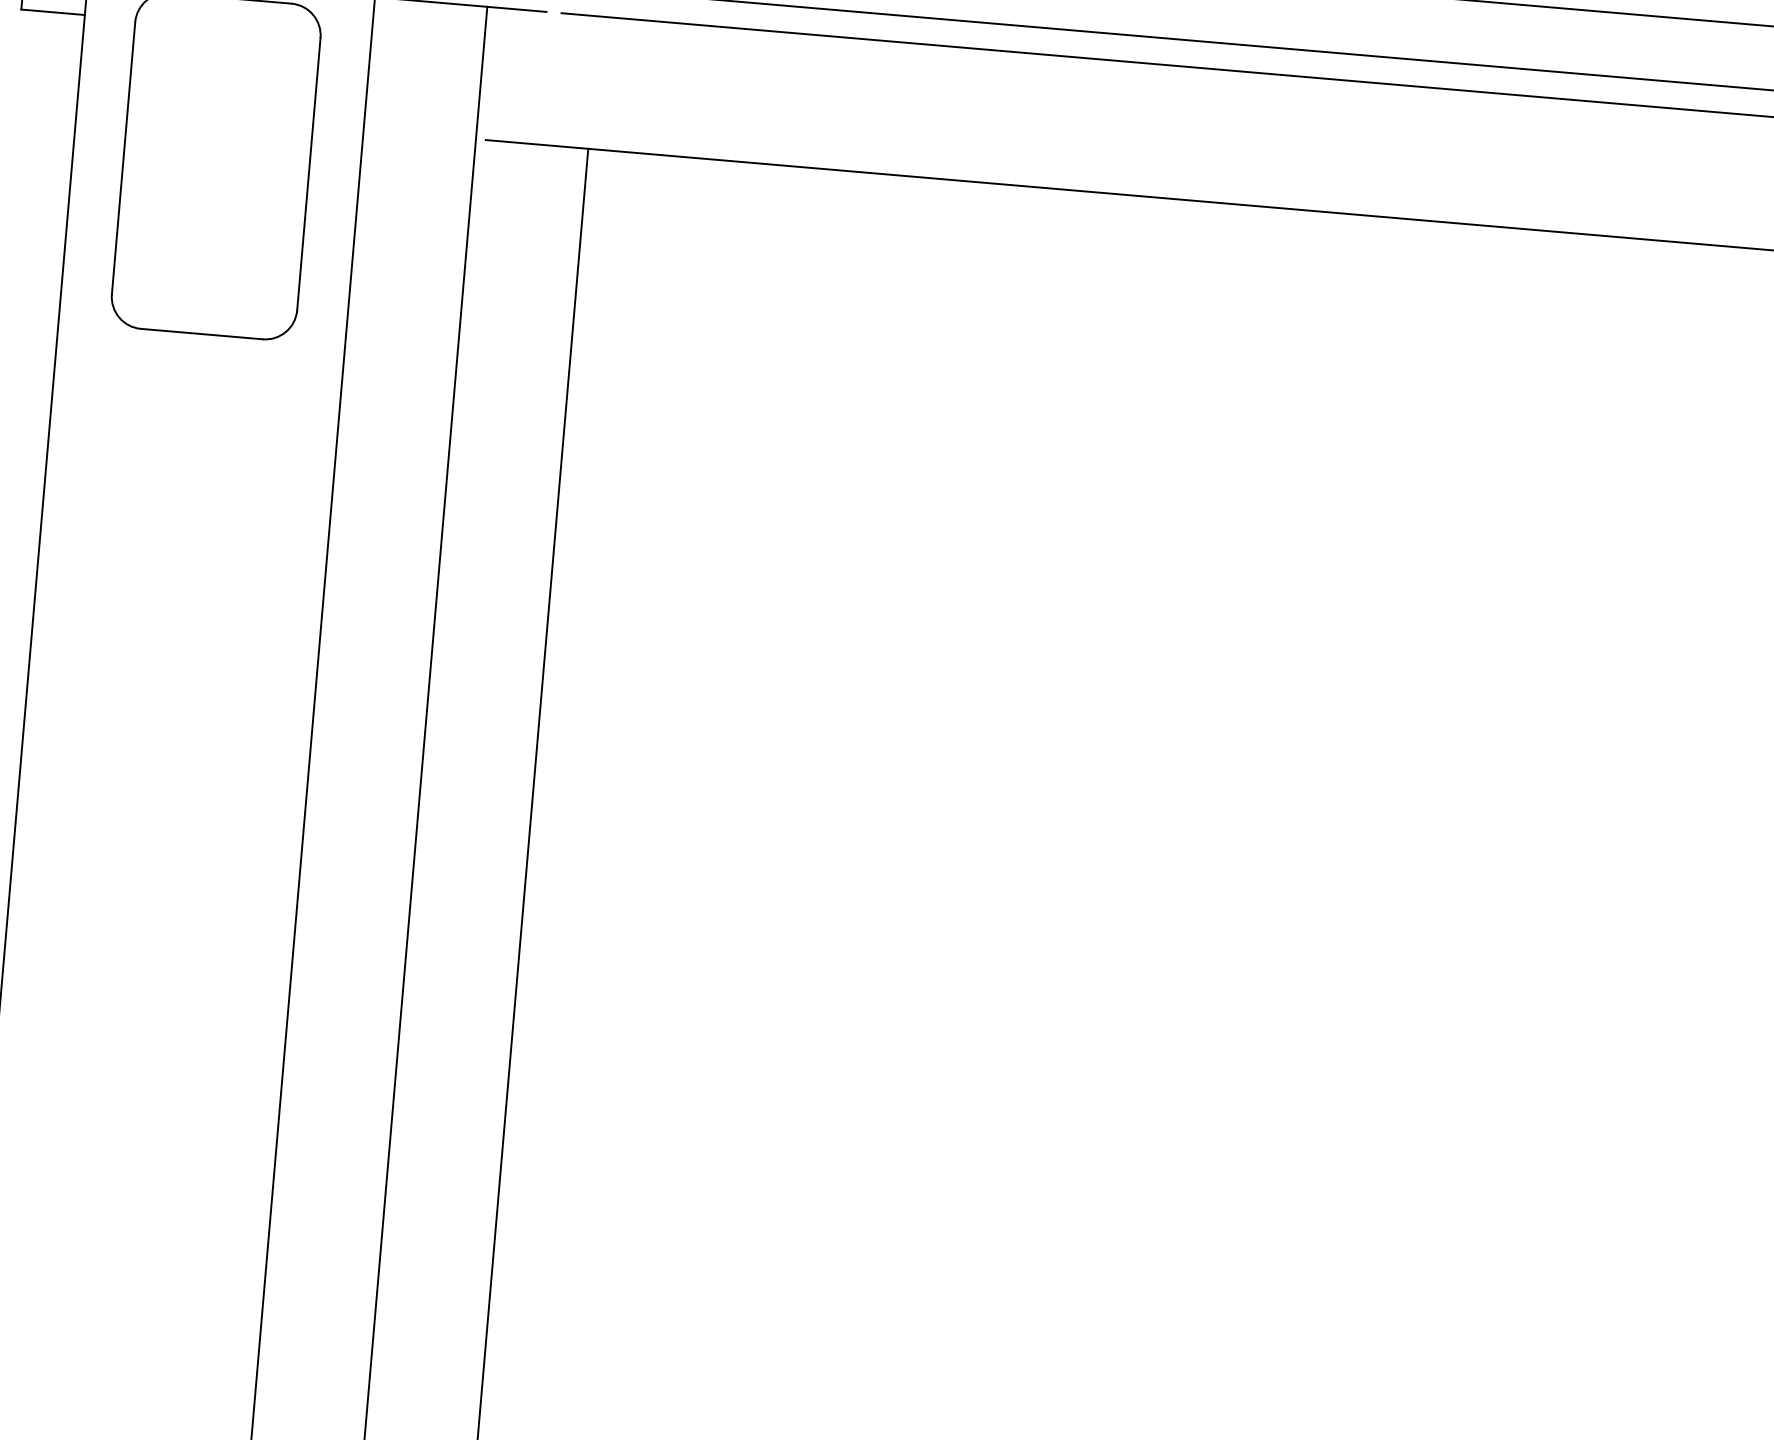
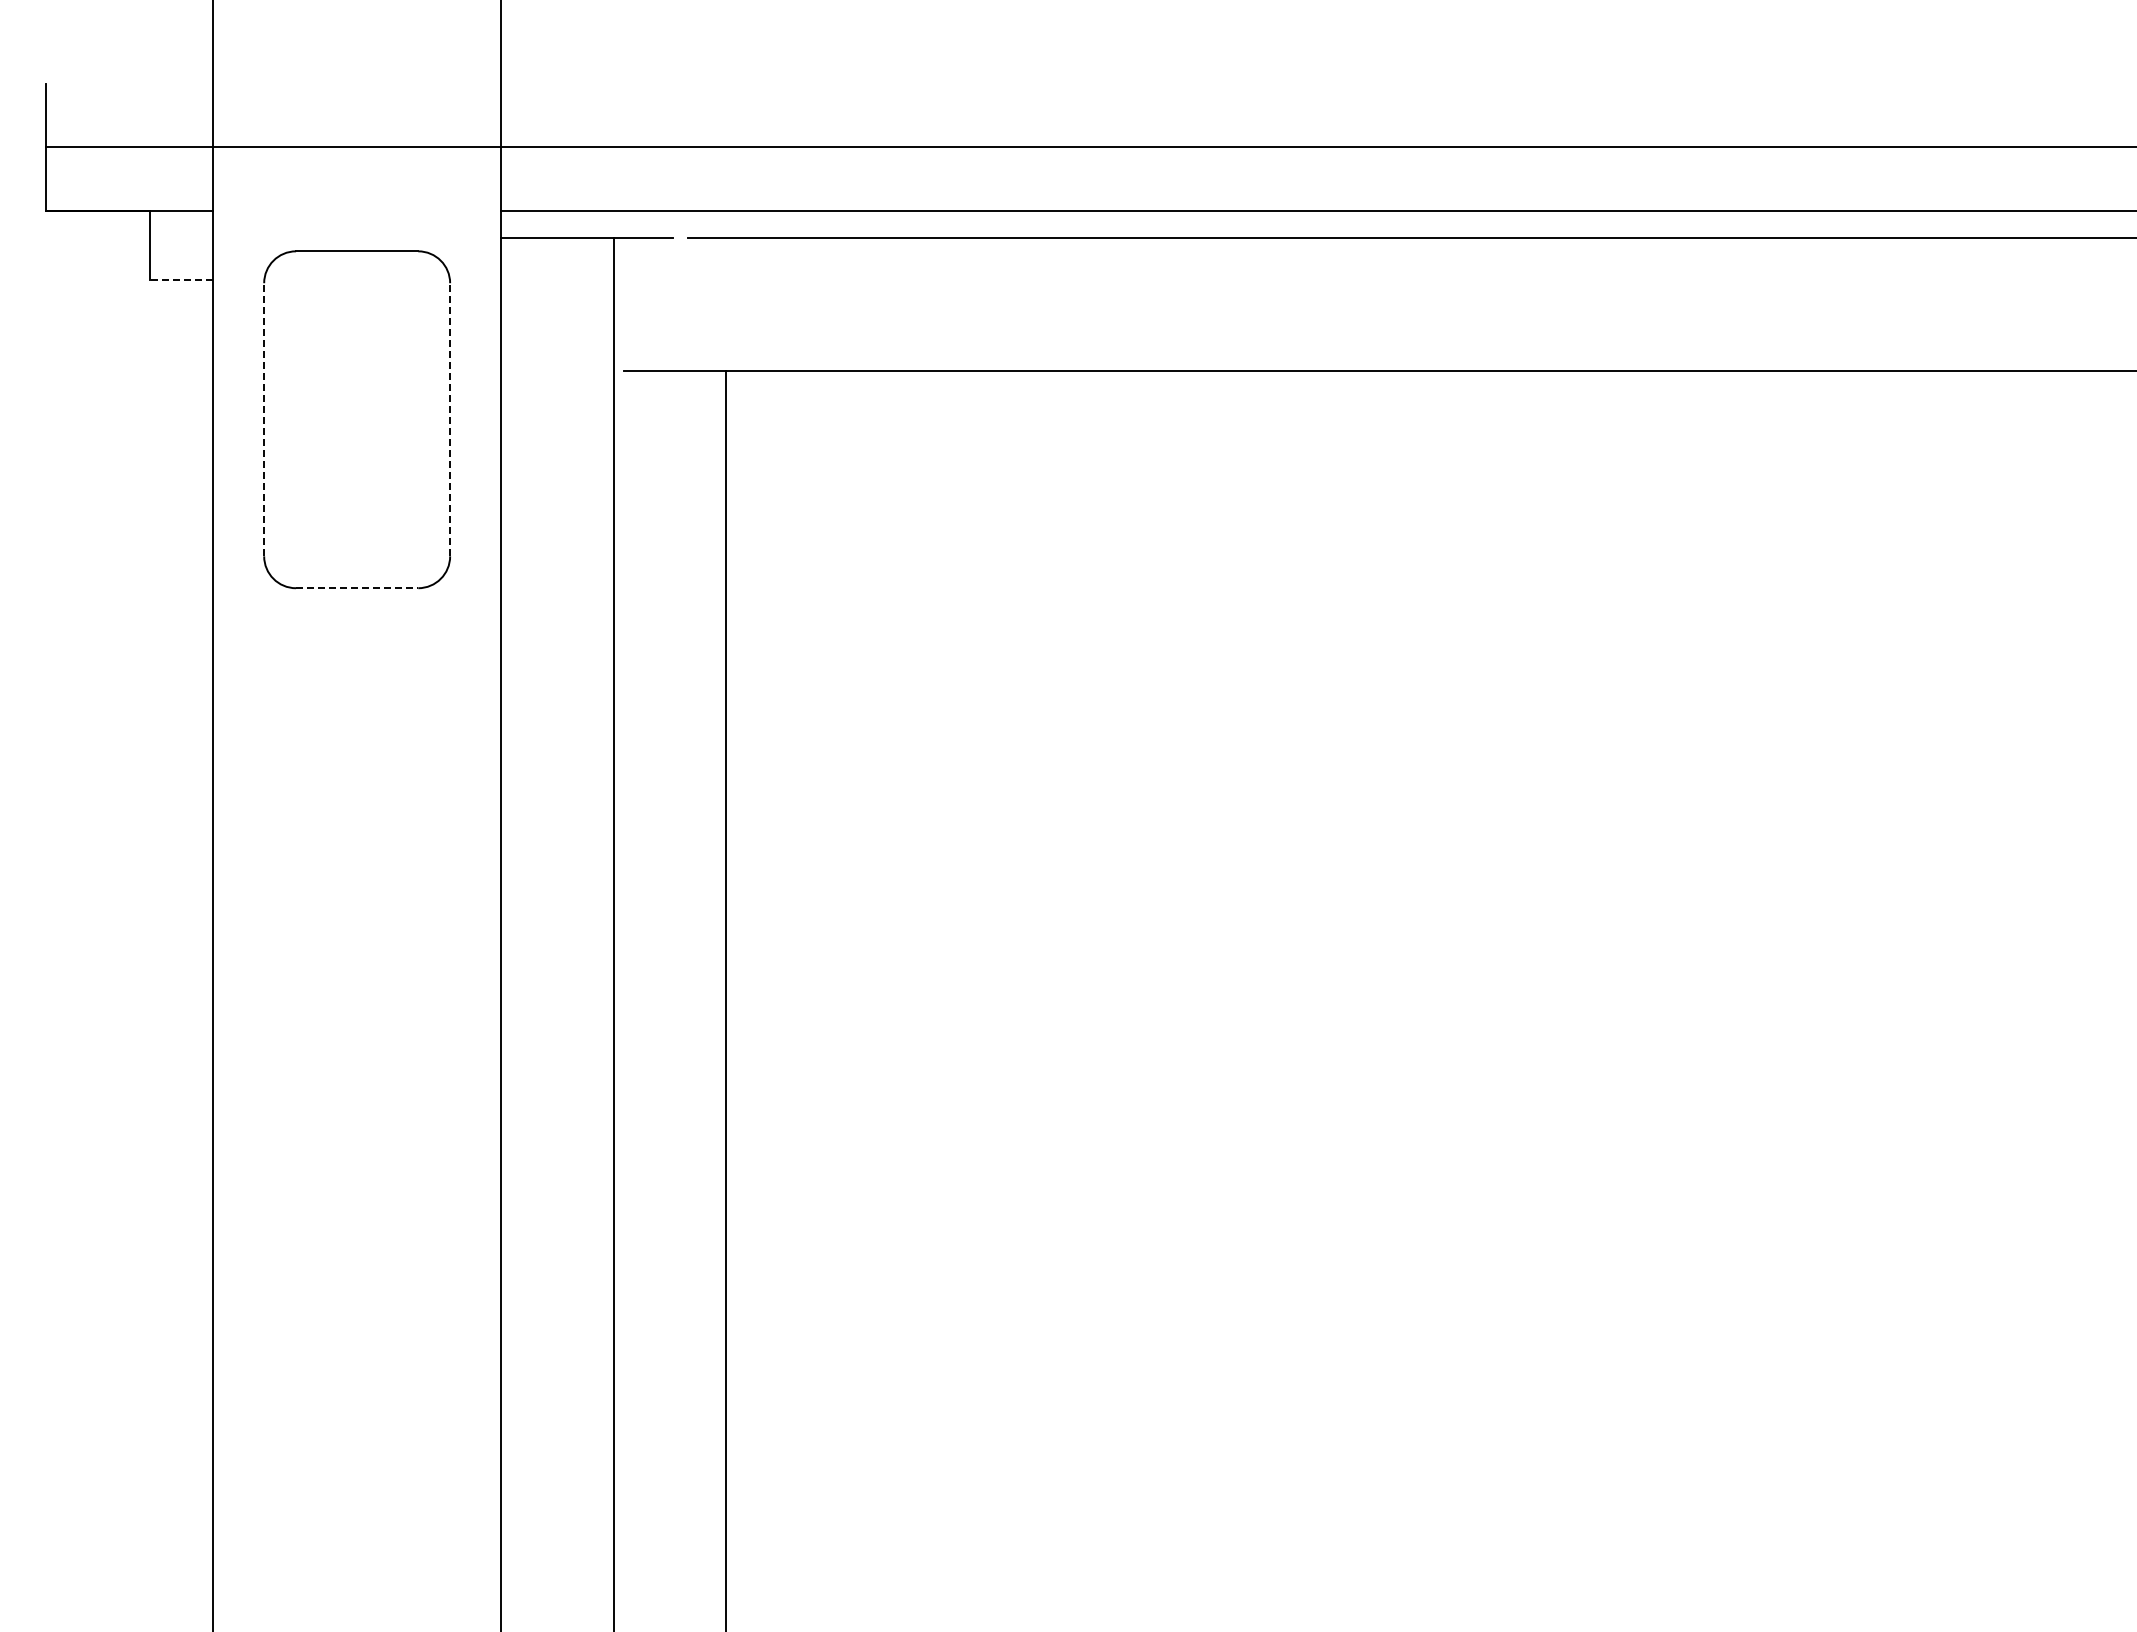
line: (53, 12) -> (181, 280), solid -> dashed
line: (123, 158) -> (264, 419), solid -> dashed
line: (309, 173) -> (450, 419), solid -> dashed
line: (202, 334) -> (357, 588), solid -> dashed

